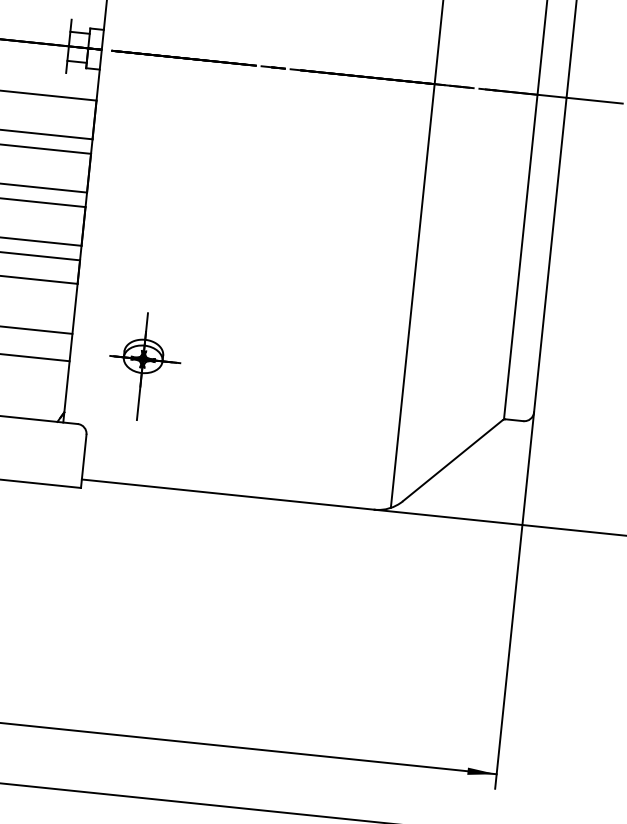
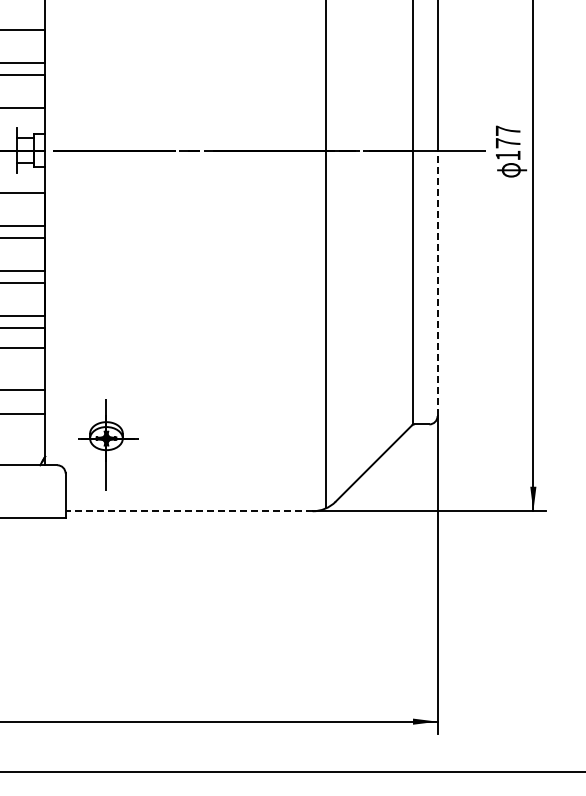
line: (550, 255) -> (437, 283), solid -> dashed
part: (144, 366) -> (108, 444), moved
line: (228, 494) -> (189, 511), solid -> dashed

